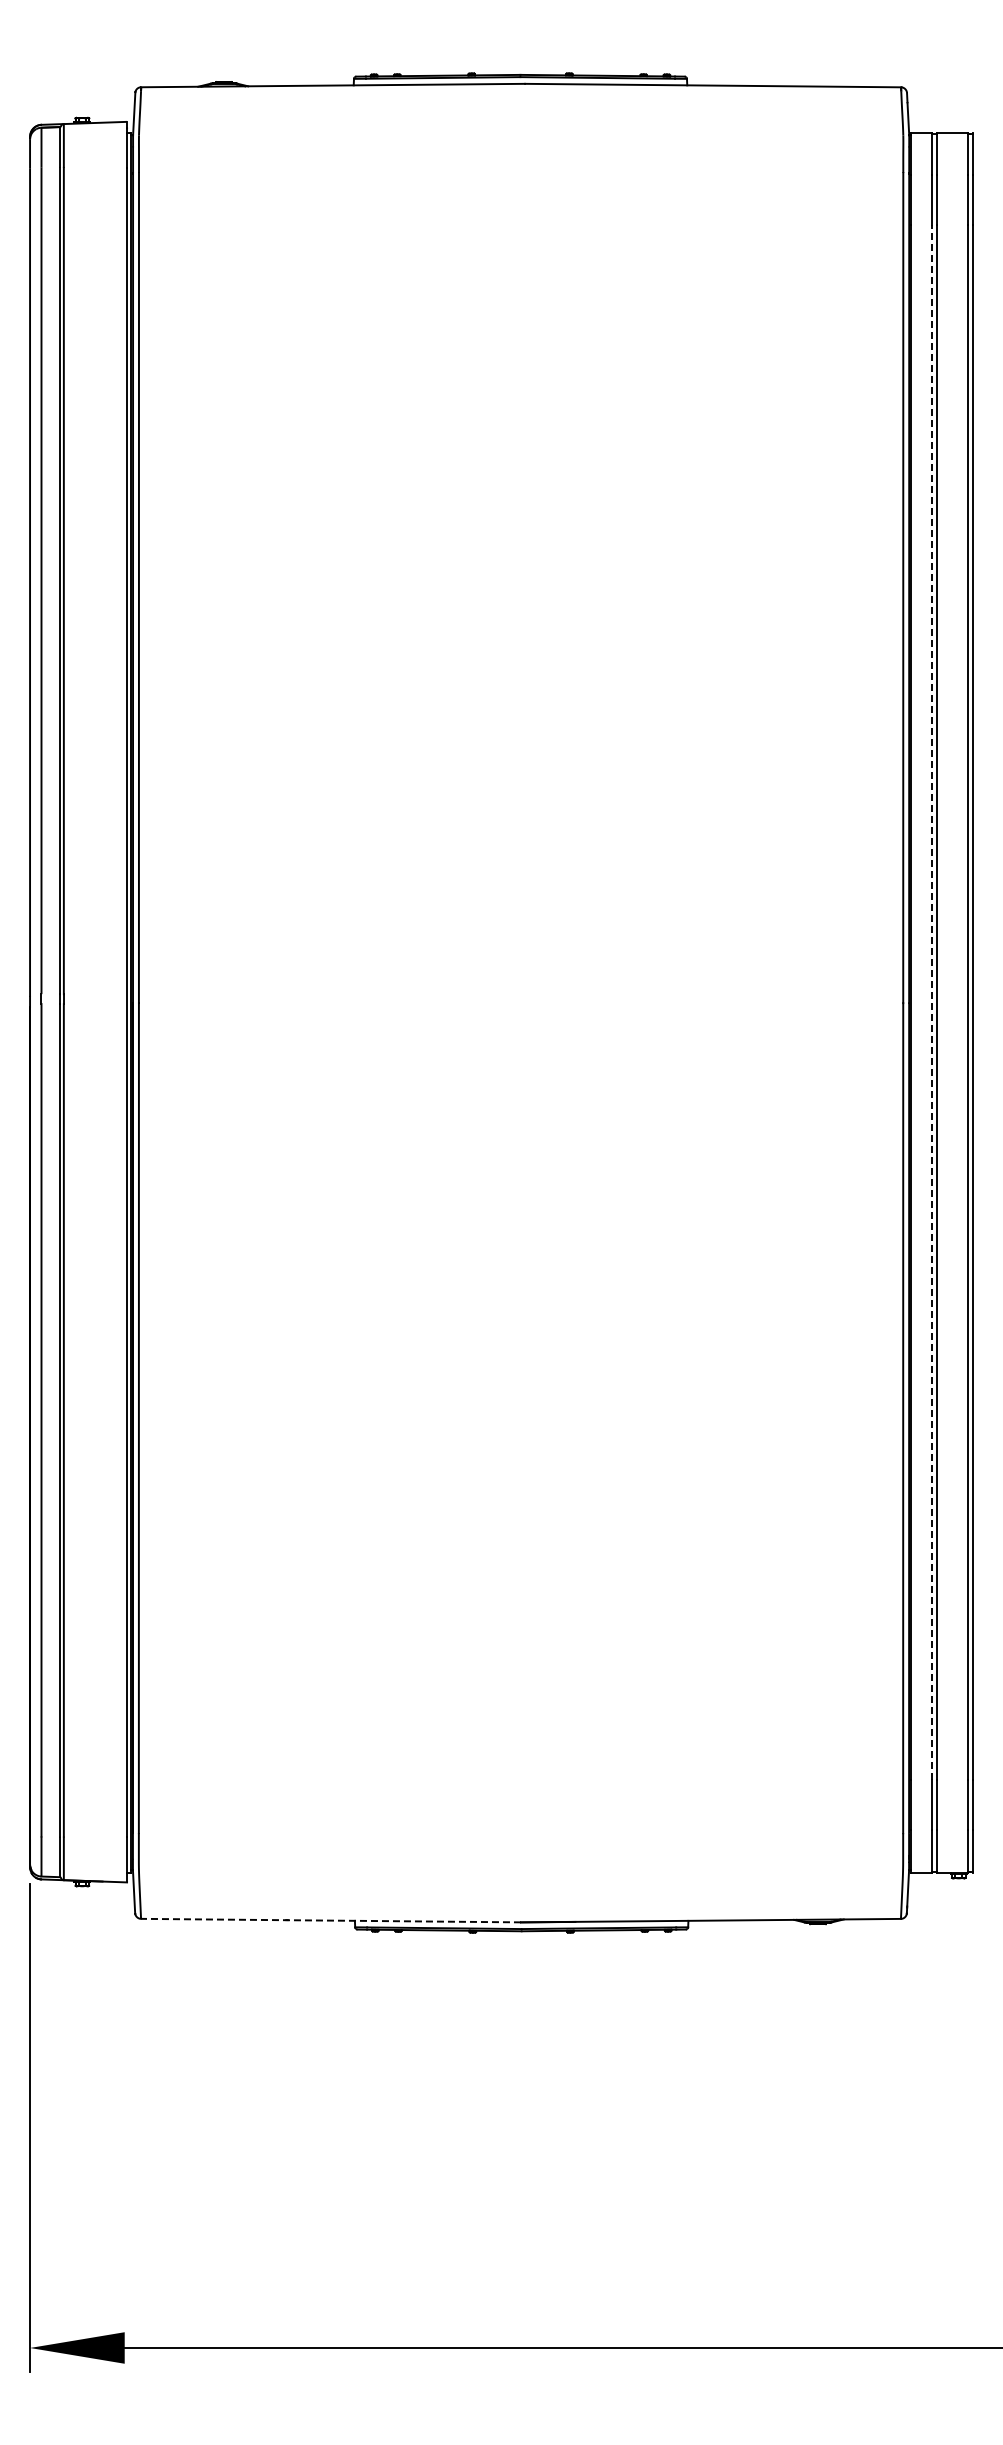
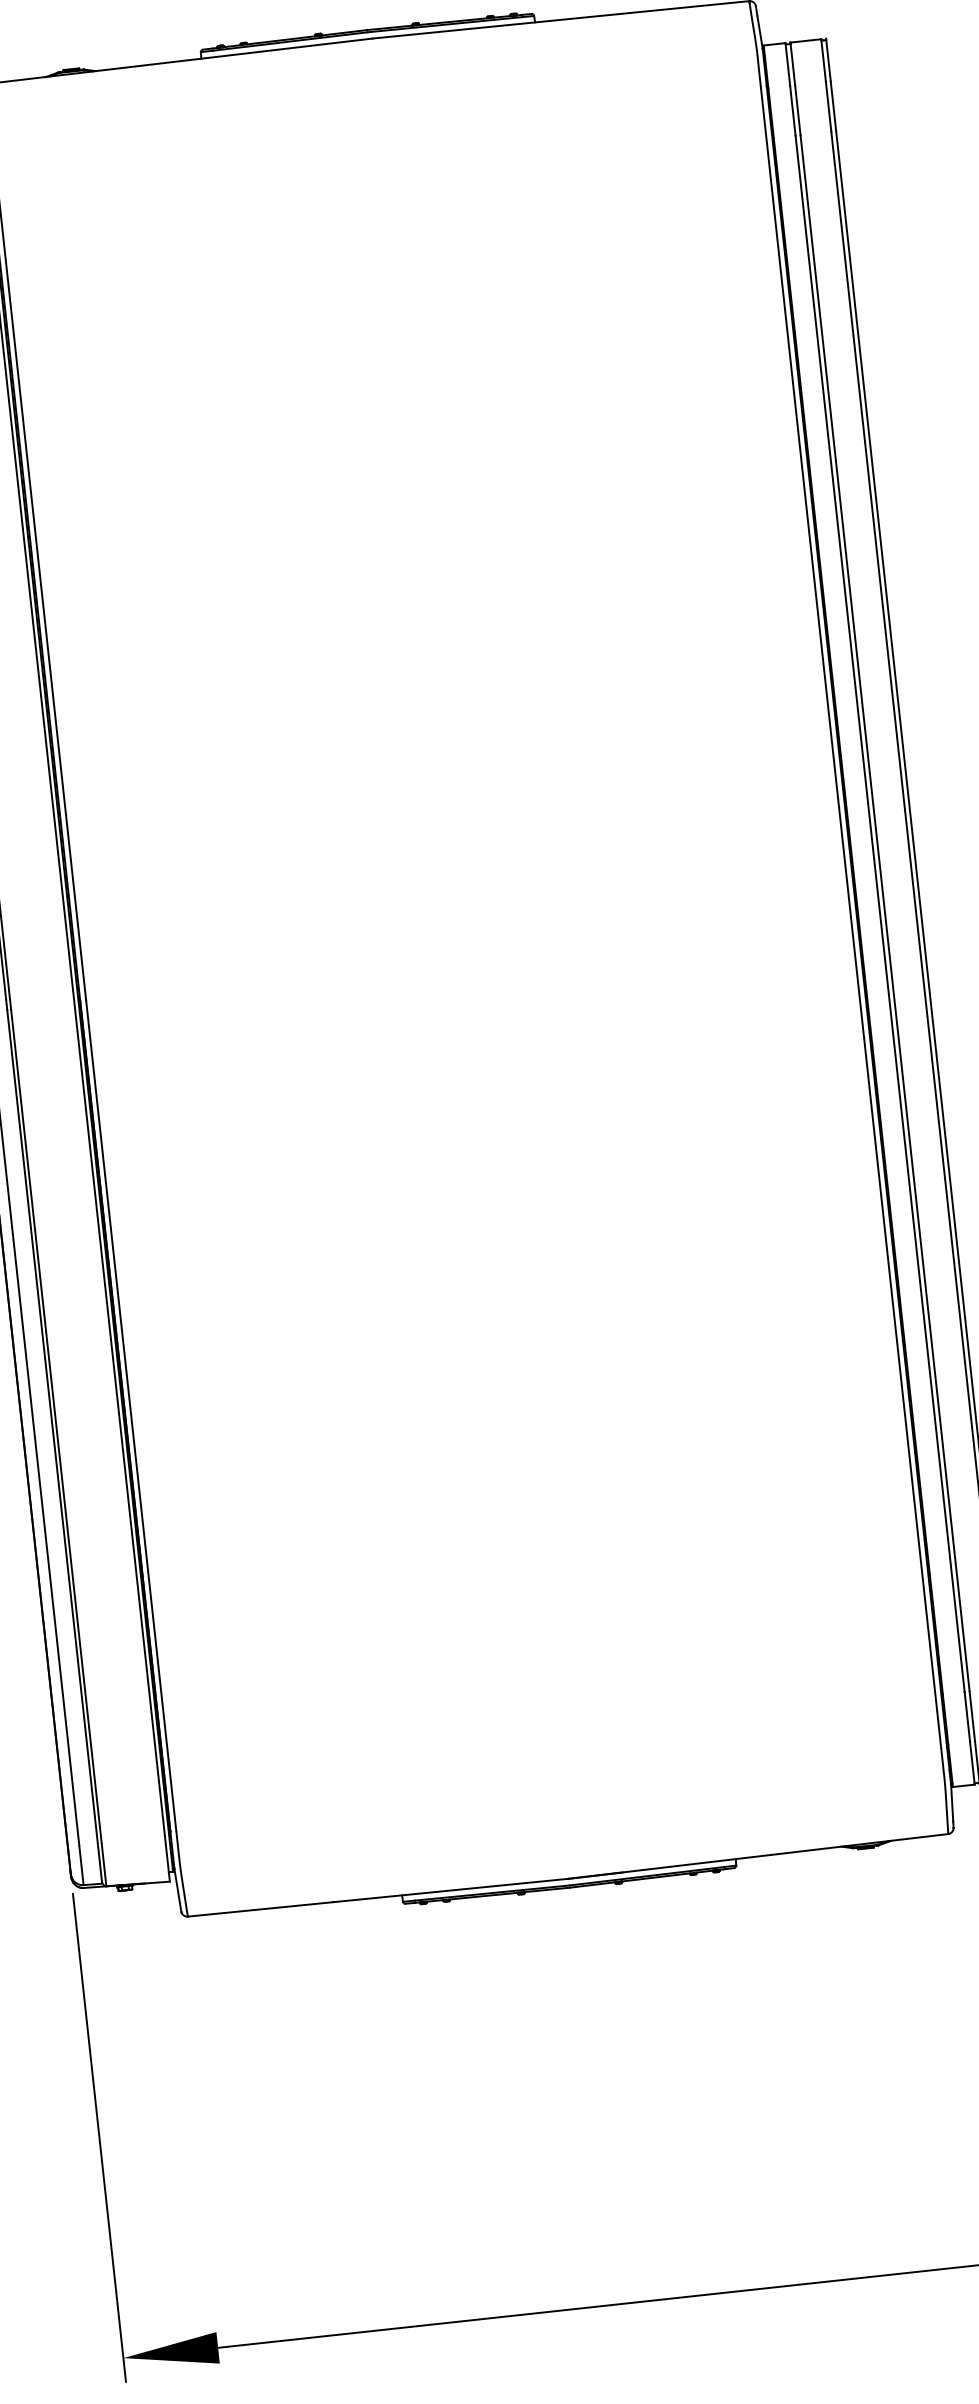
line: (932, 1002) -> (880, 913), dashed -> solid
line: (330, 1920) -> (377, 1897), dashed -> solid

